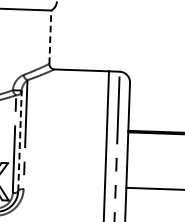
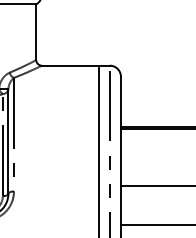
line: (50, 37) -> (36, 32), dashed -> solid
line: (20, 140) -> (8, 140), dashed -> solid

